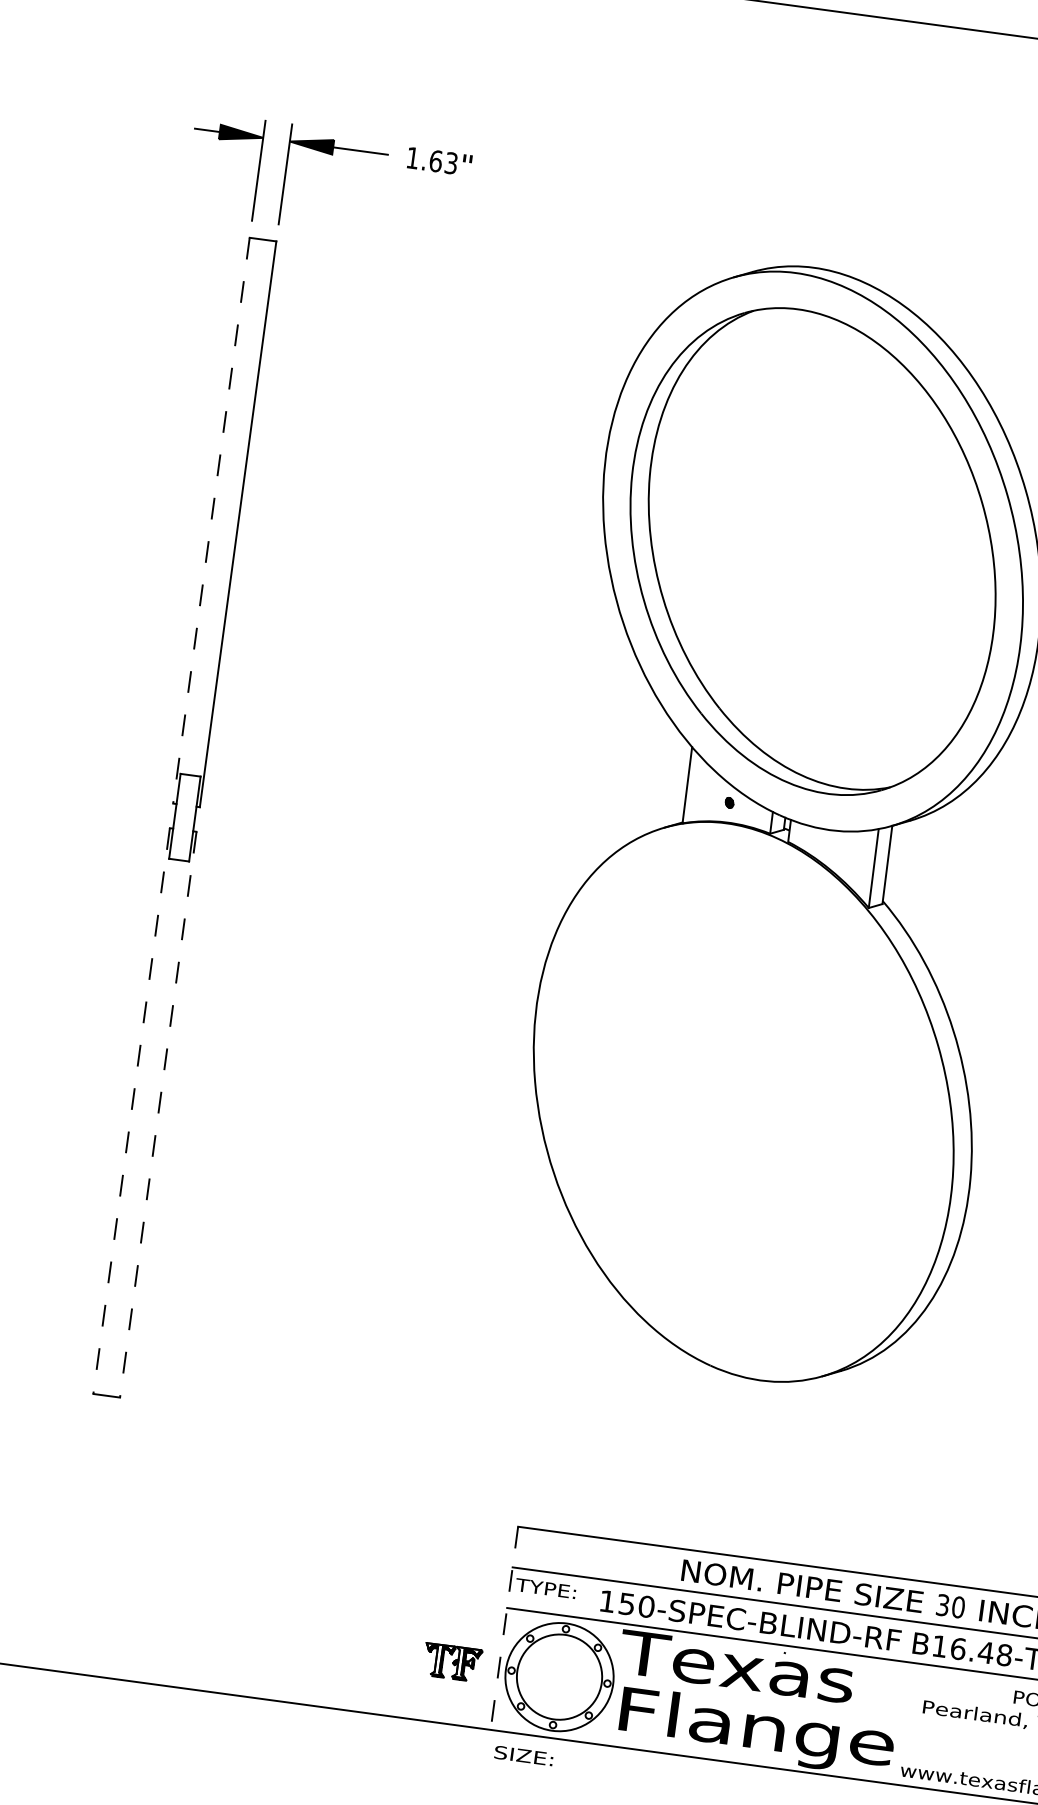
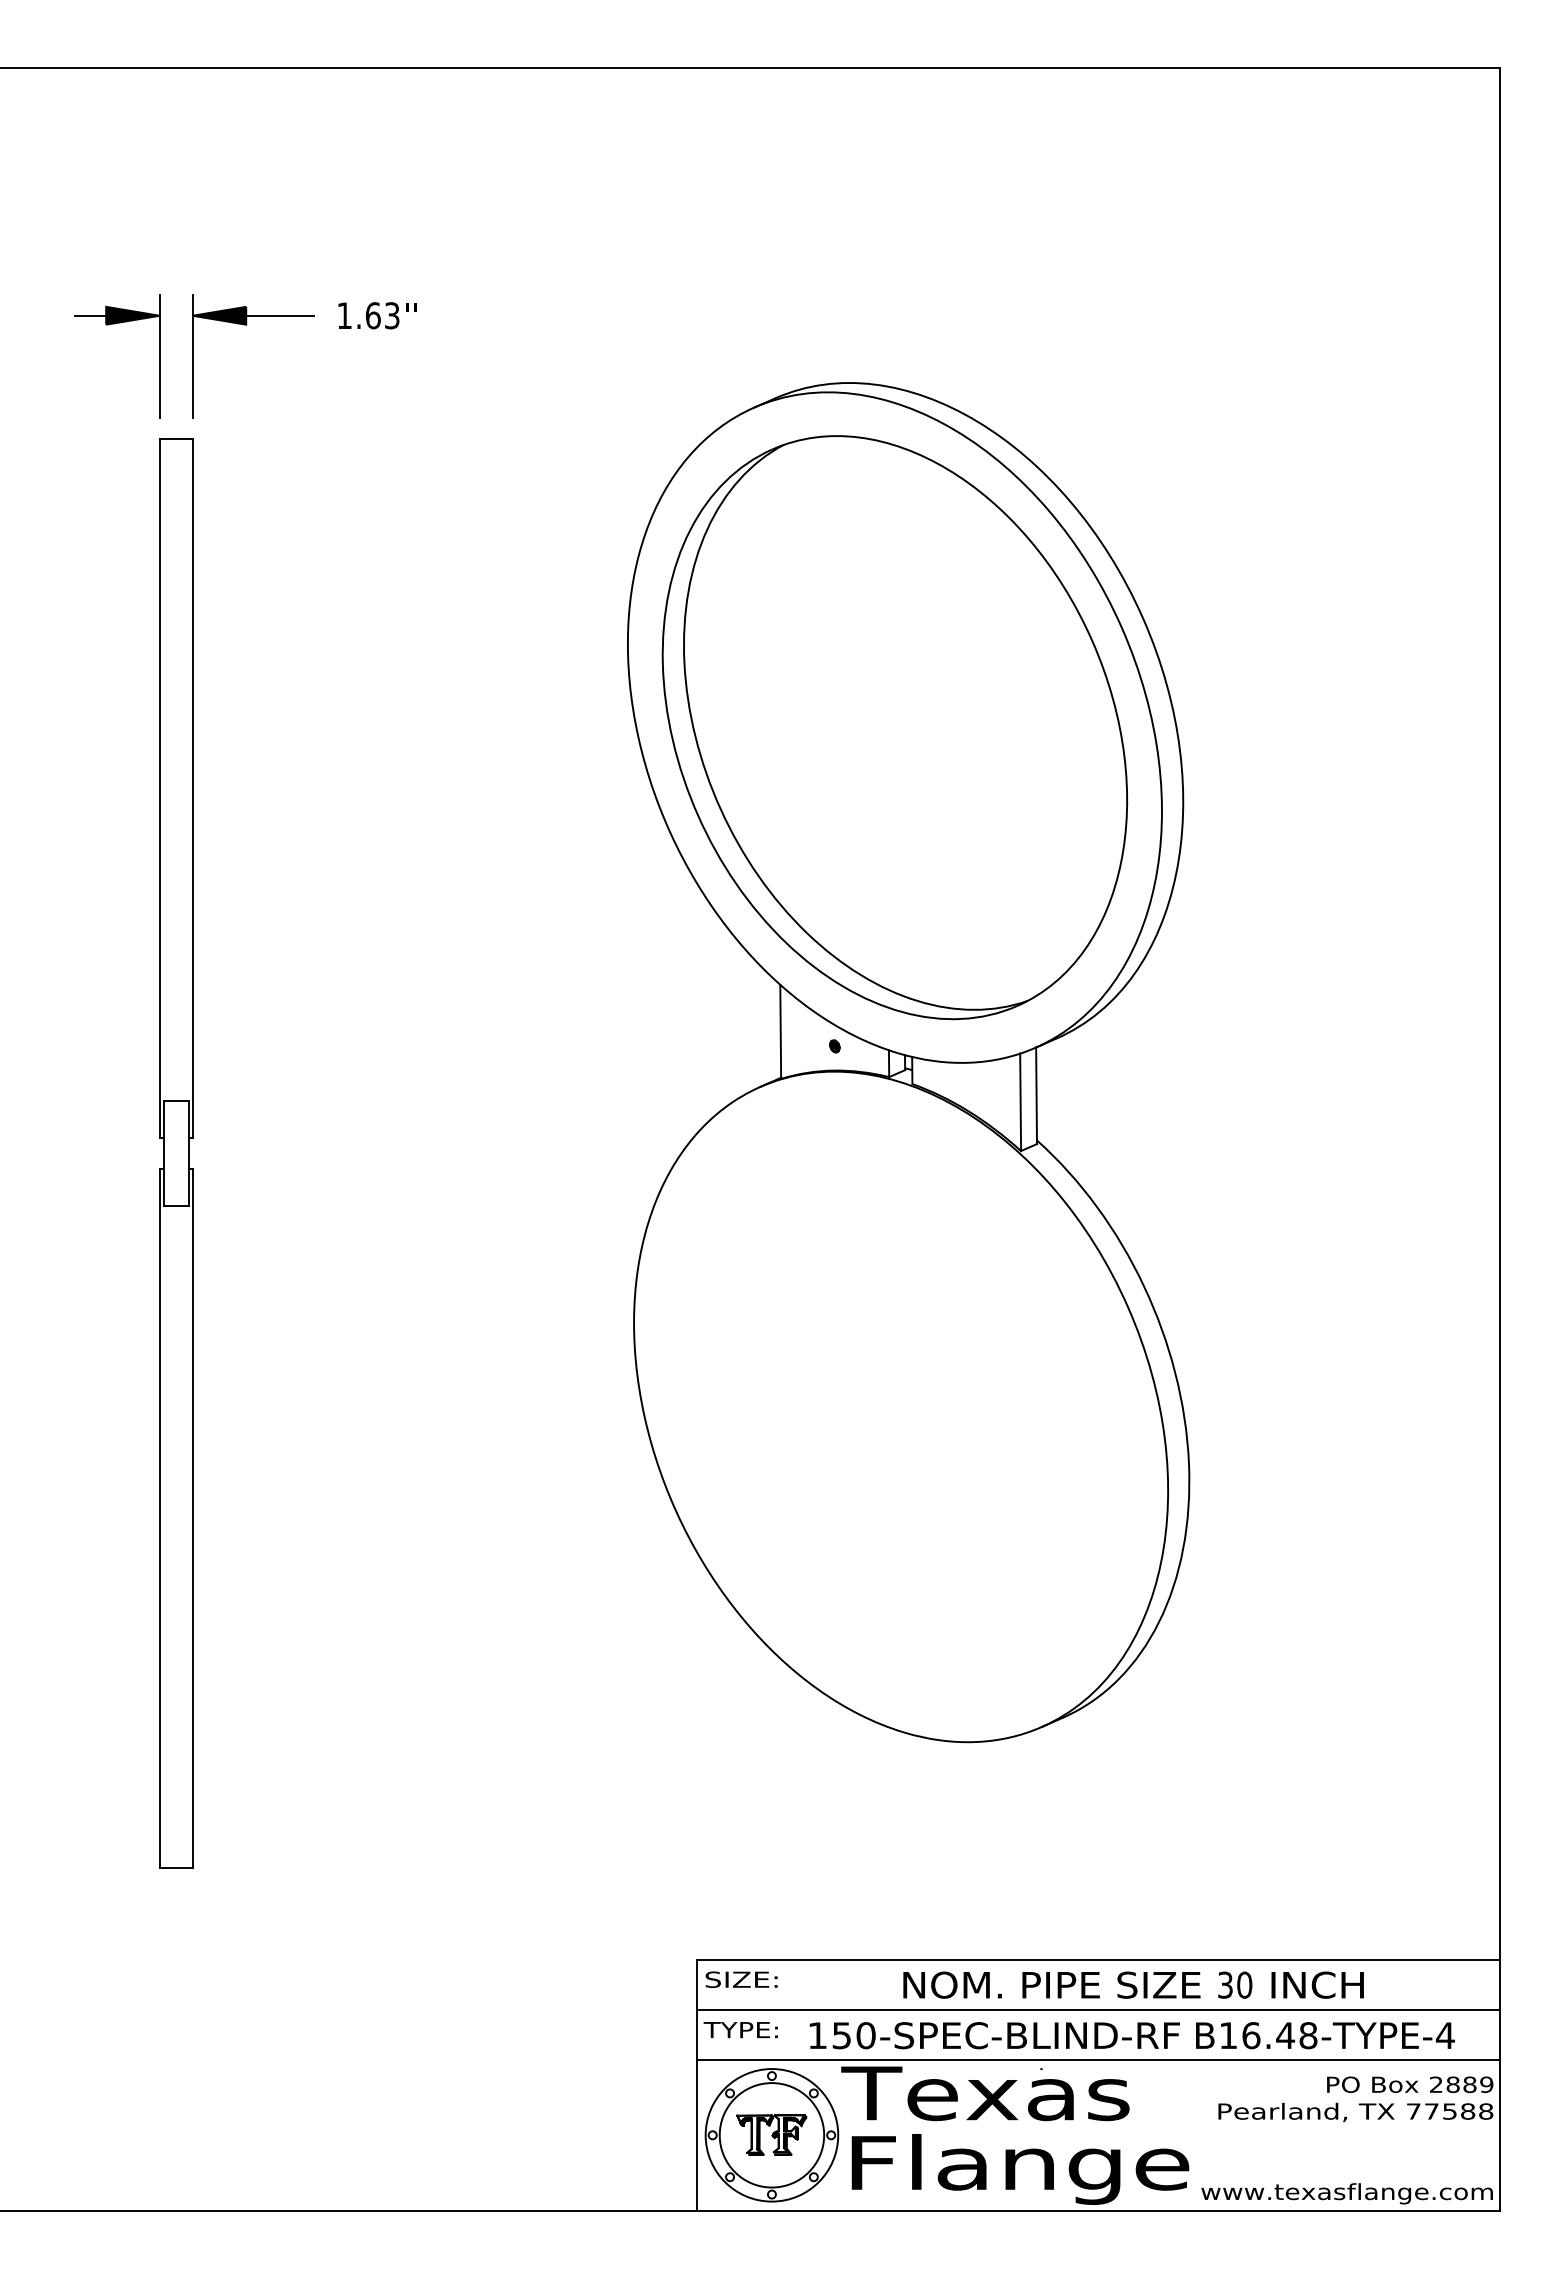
line: (211, 520) -> (159, 788), dashed -> solid
line: (131, 1111) -> (159, 1518), dashed -> solid
line: (158, 1114) -> (192, 1518), dashed -> solid
line: (504, 1628) -> (697, 2085), dashed -> solid
part: (452, 1661) -> (771, 2134), moved
text: (523, 1755) -> (741, 1979), moved

